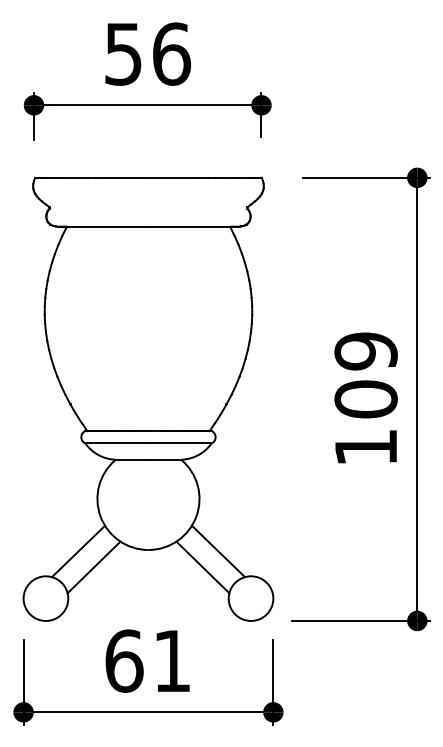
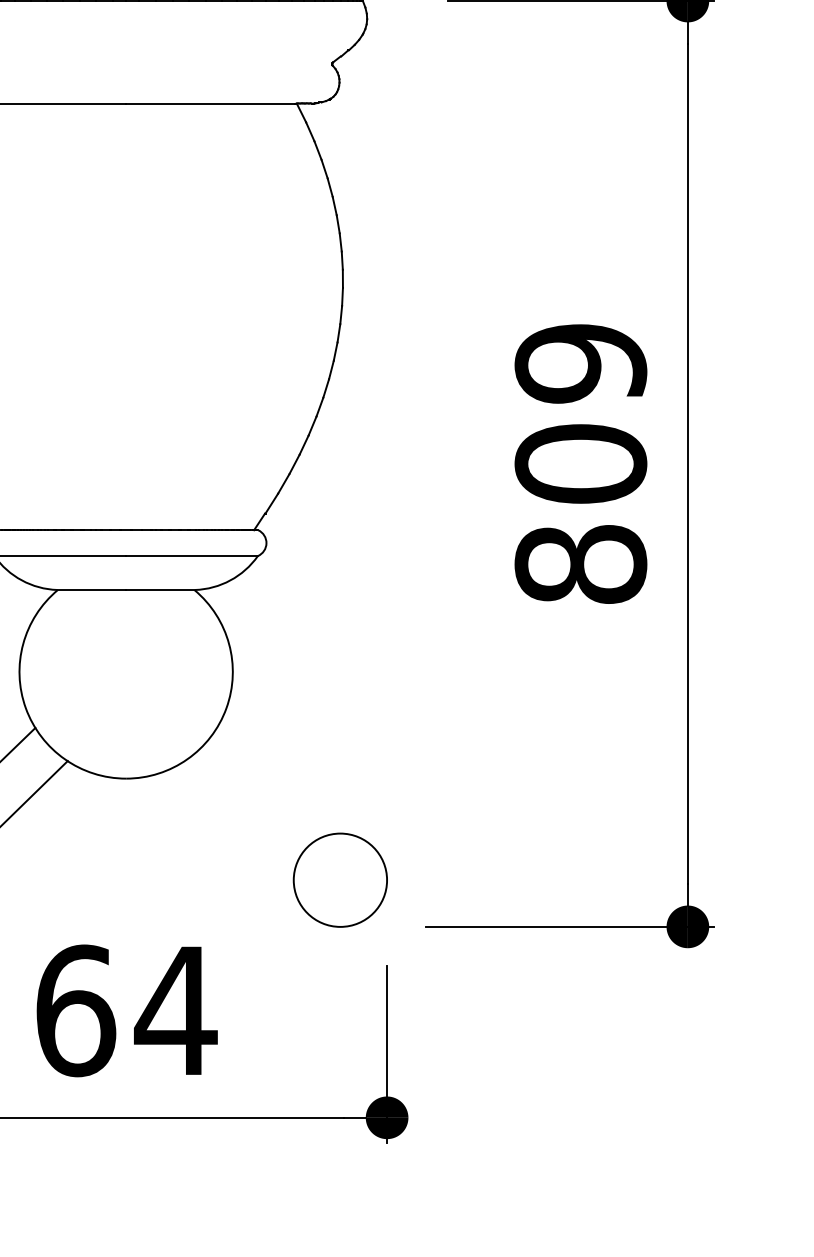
text: (365, 447) -> (579, 564), 109 -> 809
line: (217, 551) -> (270, 781), removed
line: (202, 567) -> (239, 815), removed
text: (172, 660) -> (176, 1009), 61 -> 64

